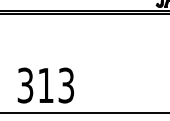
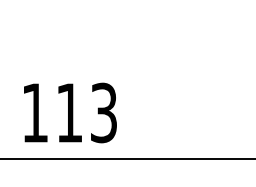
text: (25, 85) -> (35, 112), 313 -> 113

